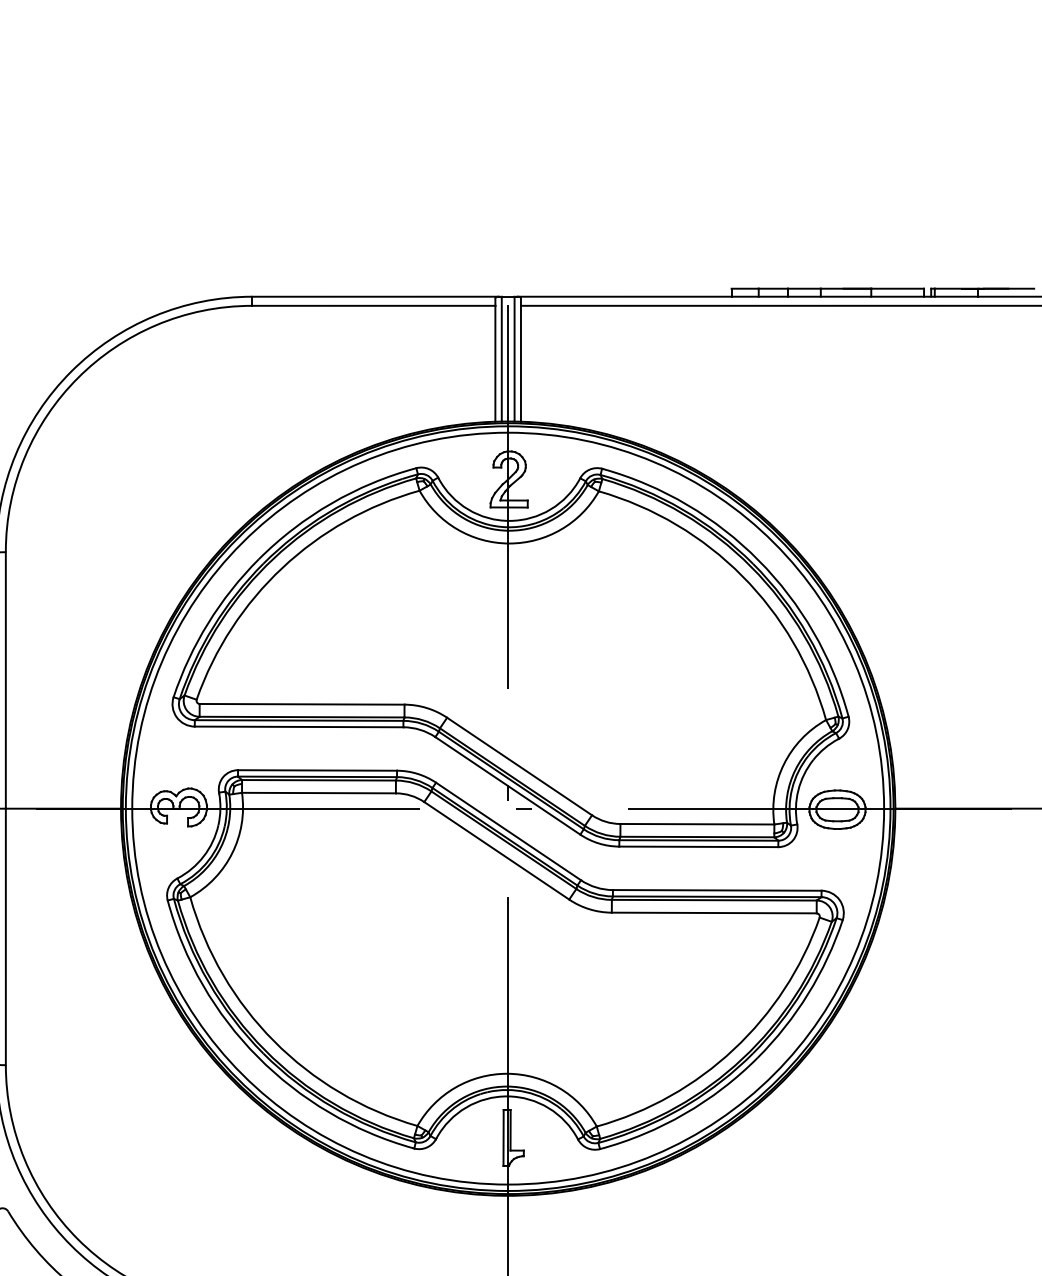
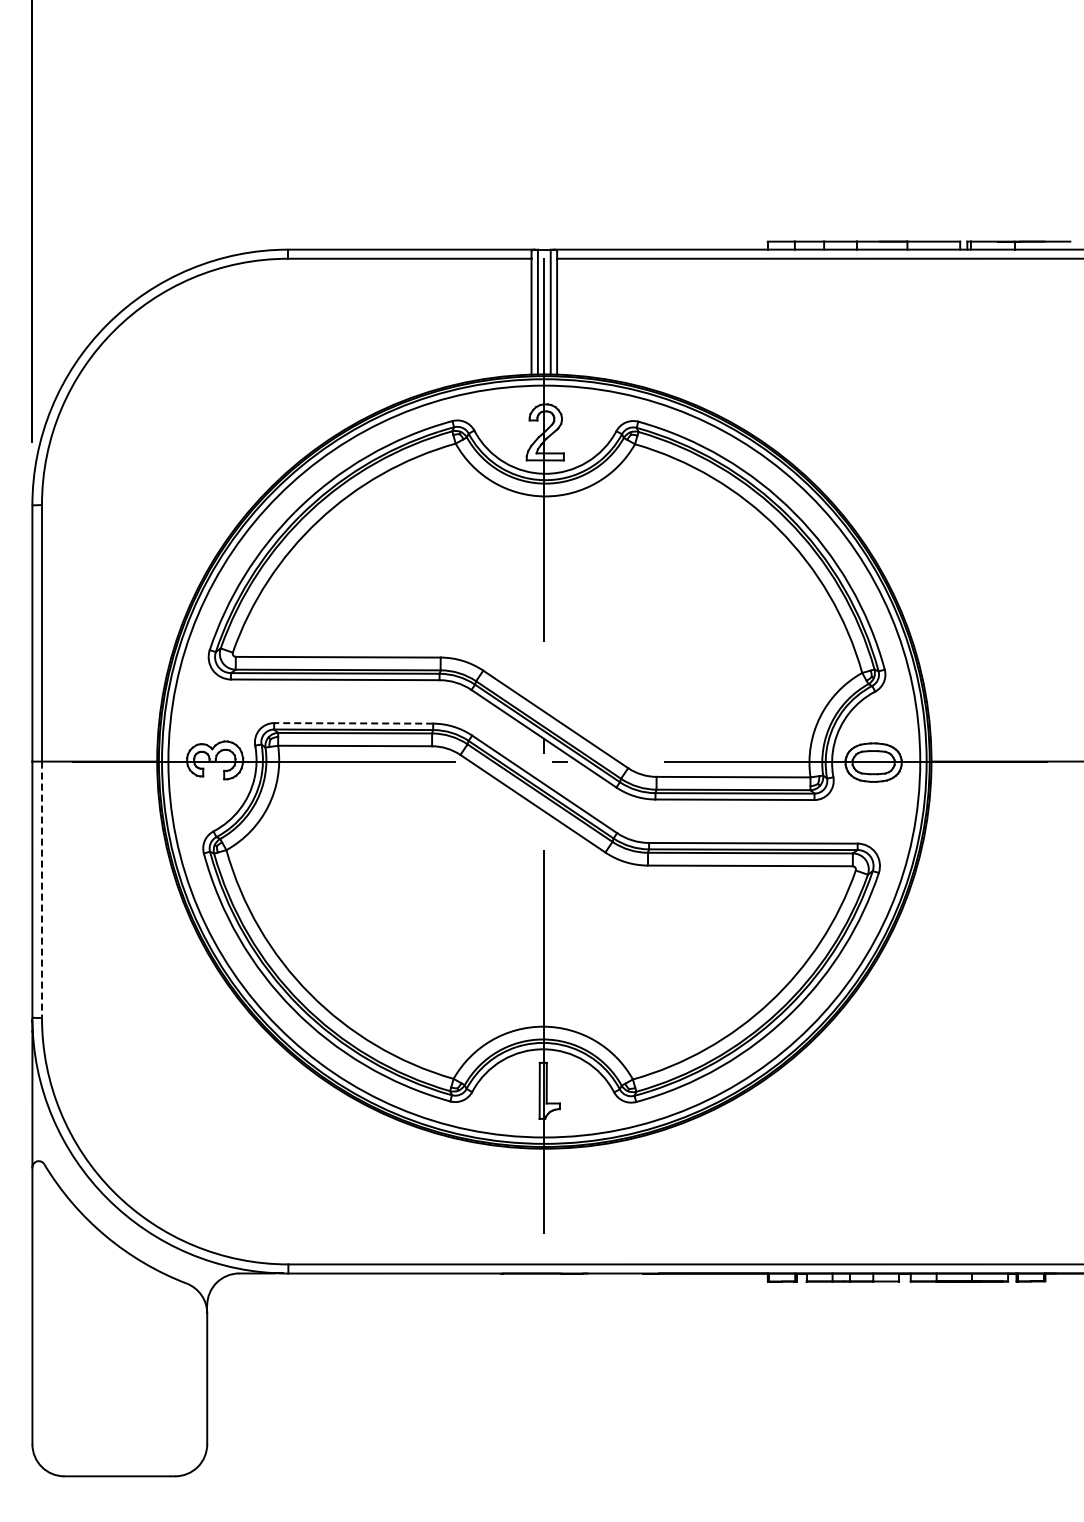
line: (317, 770) -> (353, 723), solid -> dashed
line: (6, 937) -> (42, 890), solid -> dashed

